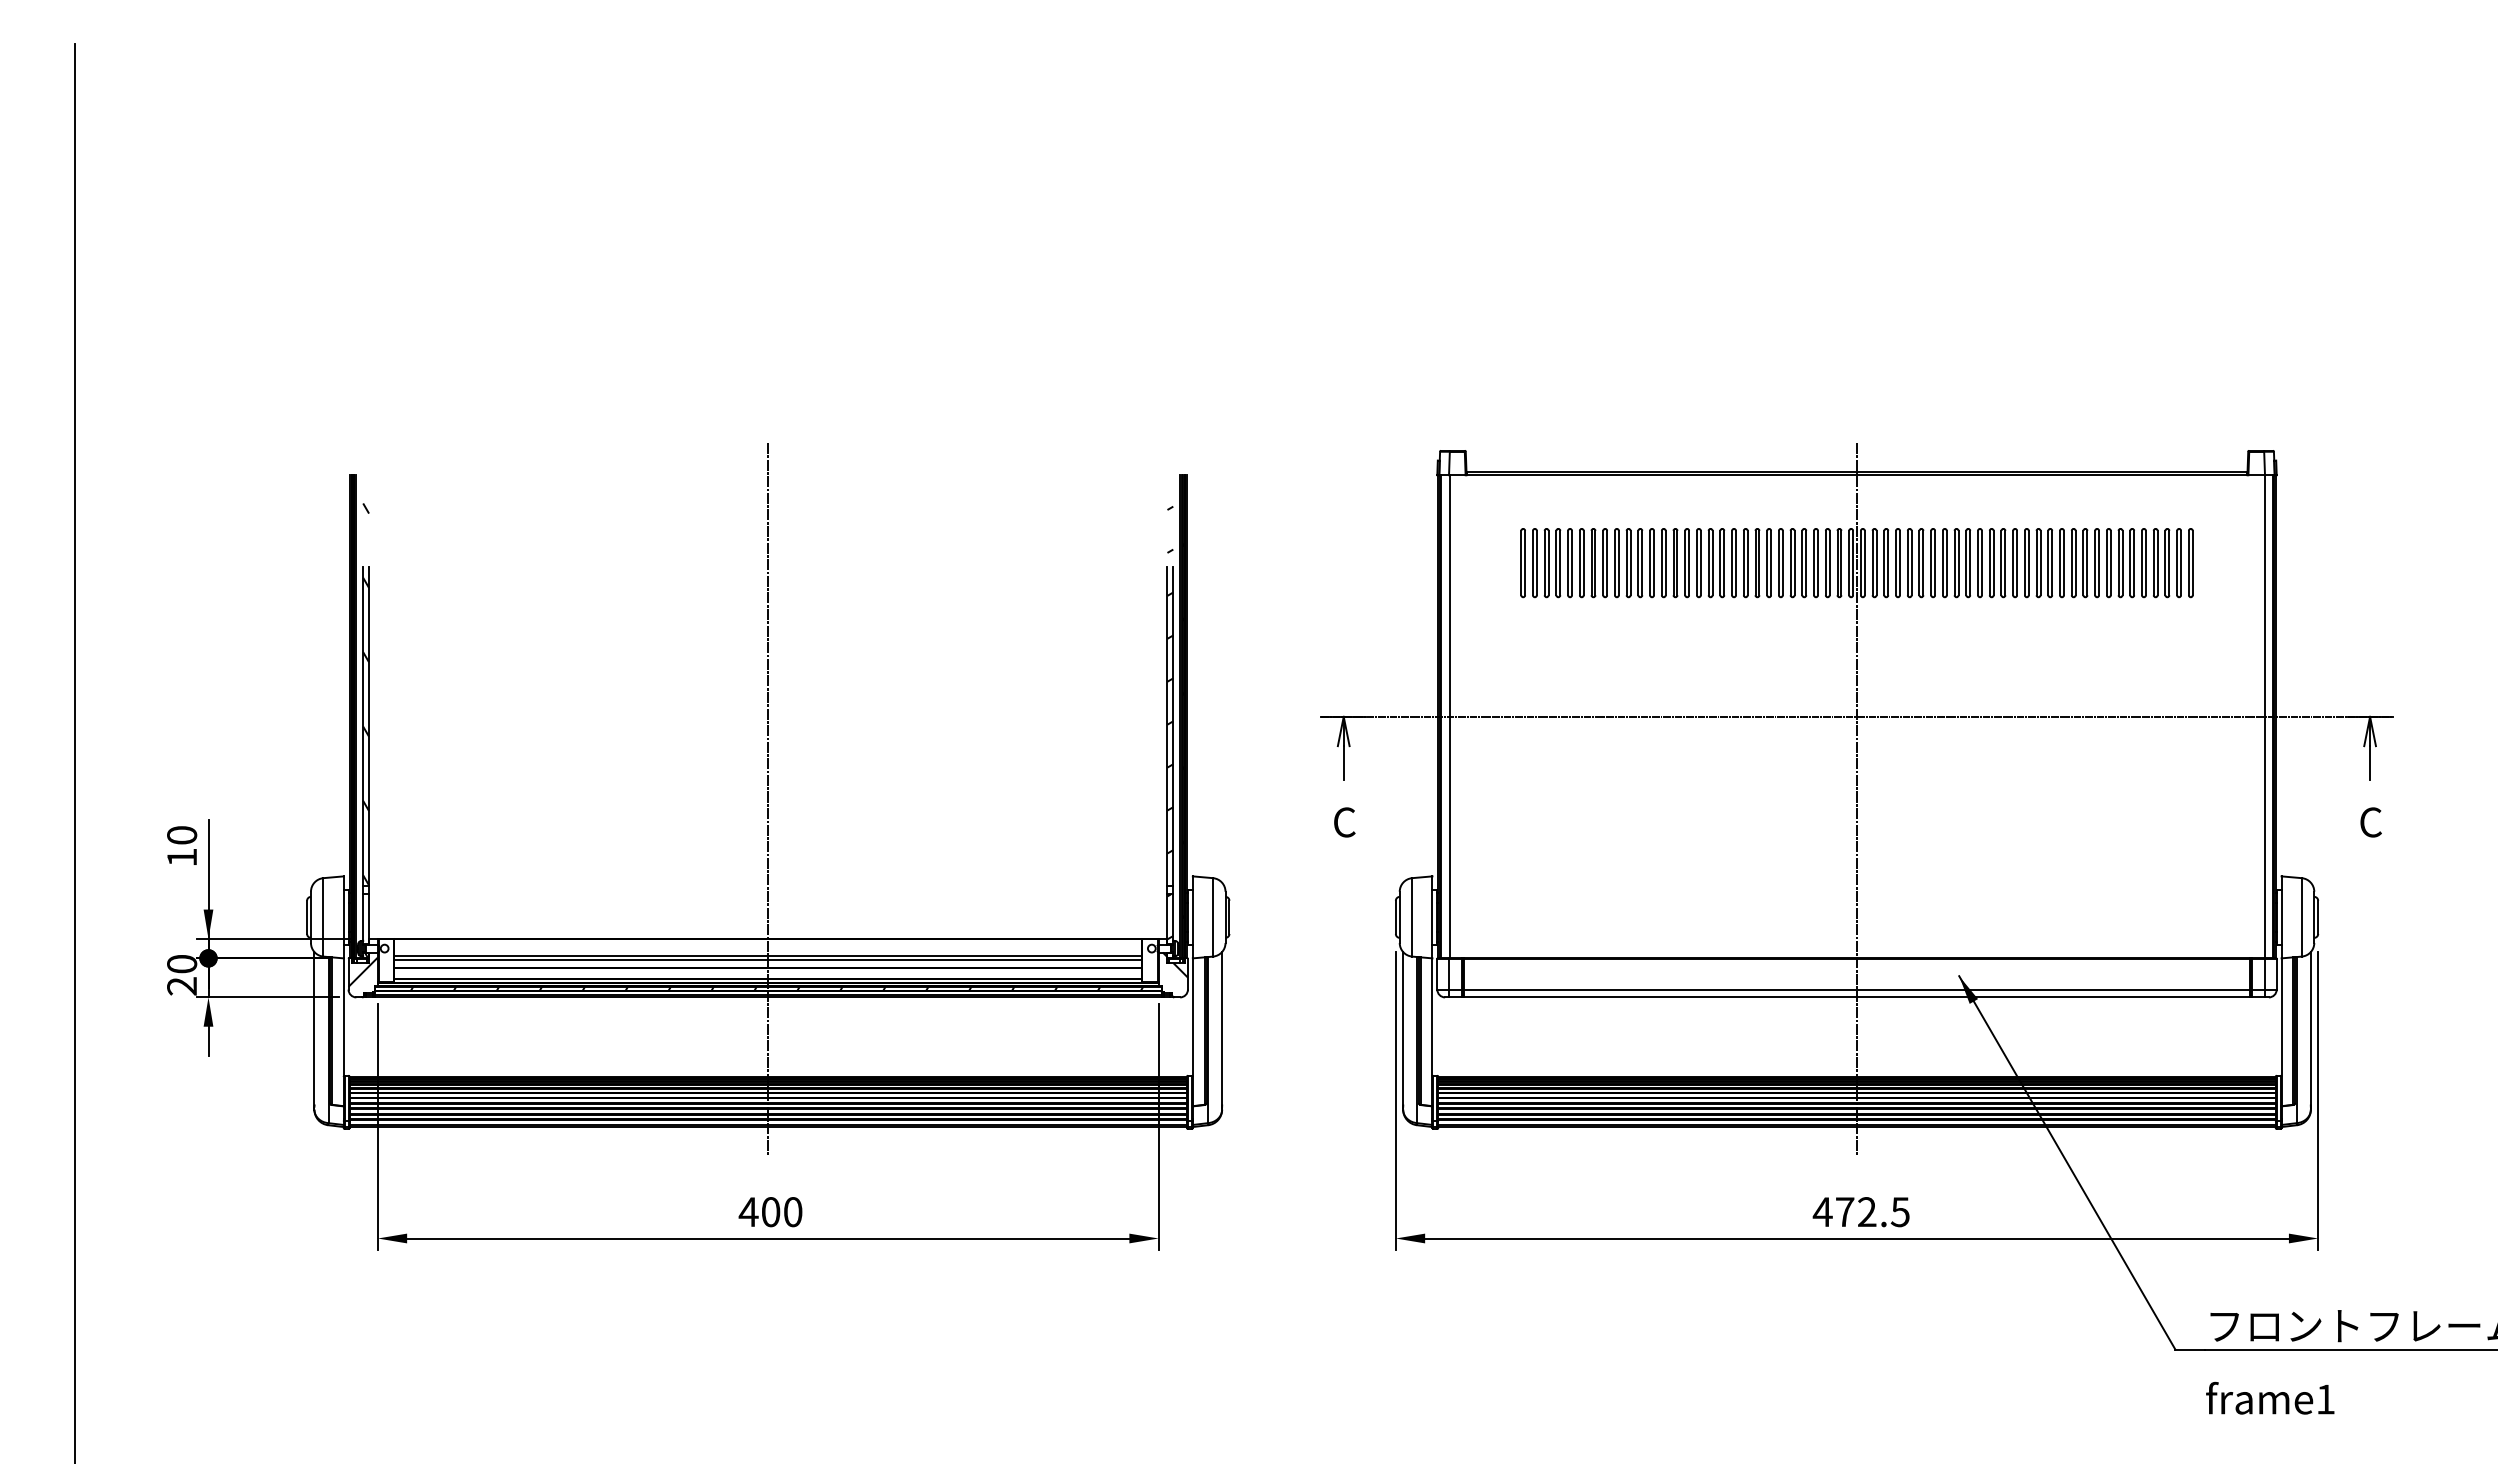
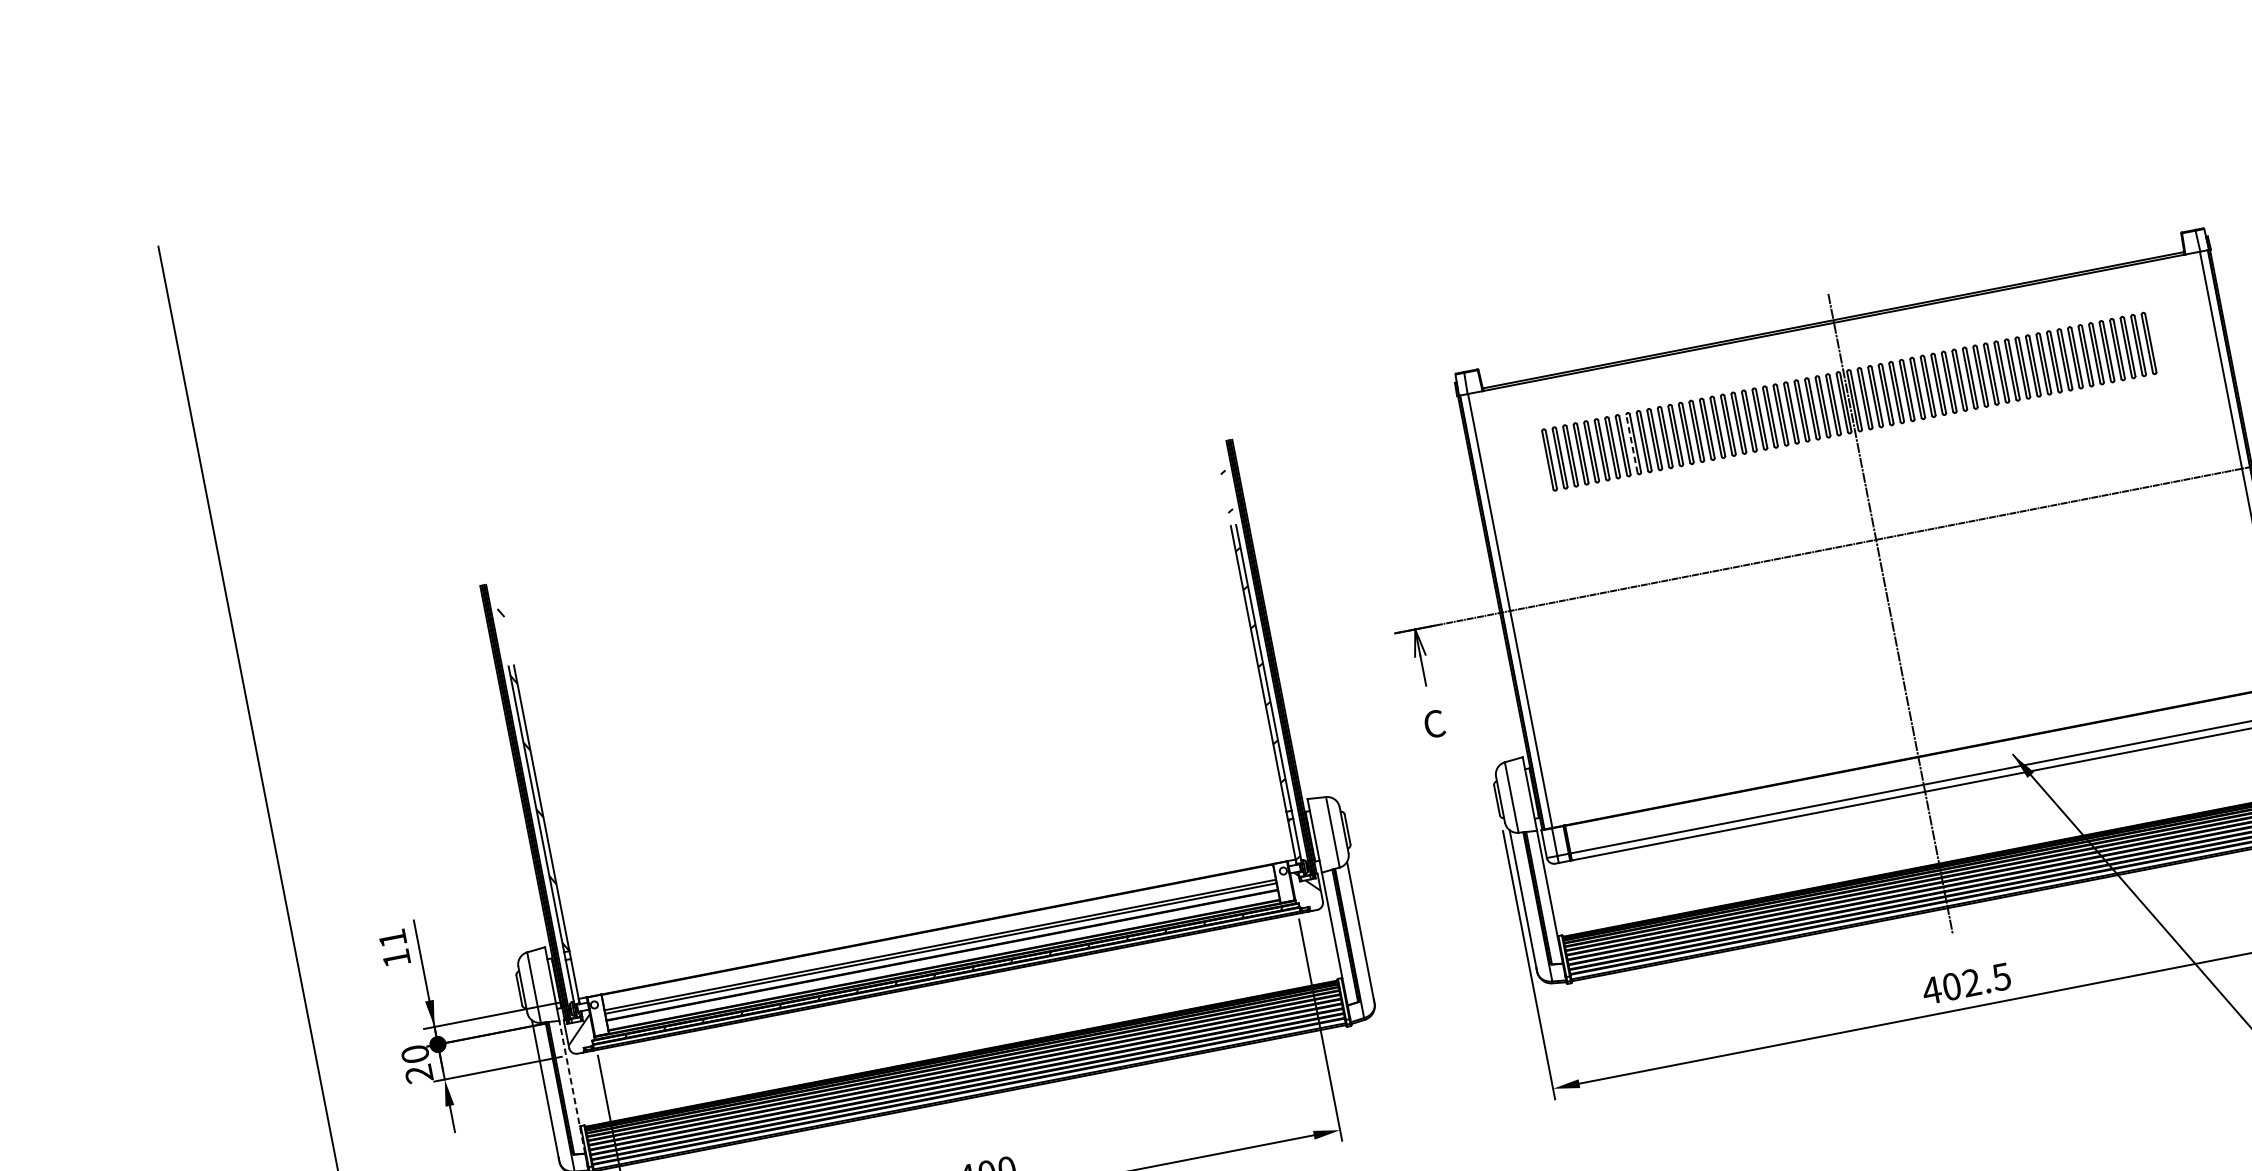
line: (1614, 562) -> (1631, 443), solid -> dashed
line: (768, 799) -> (913, 804), removed
text: (182, 835) -> (393, 938), 10 -> 11
line: (343, 1032) -> (572, 1087), solid -> dashed
text: (1845, 1212) -> (1952, 986), 472.5 -> 402.5

